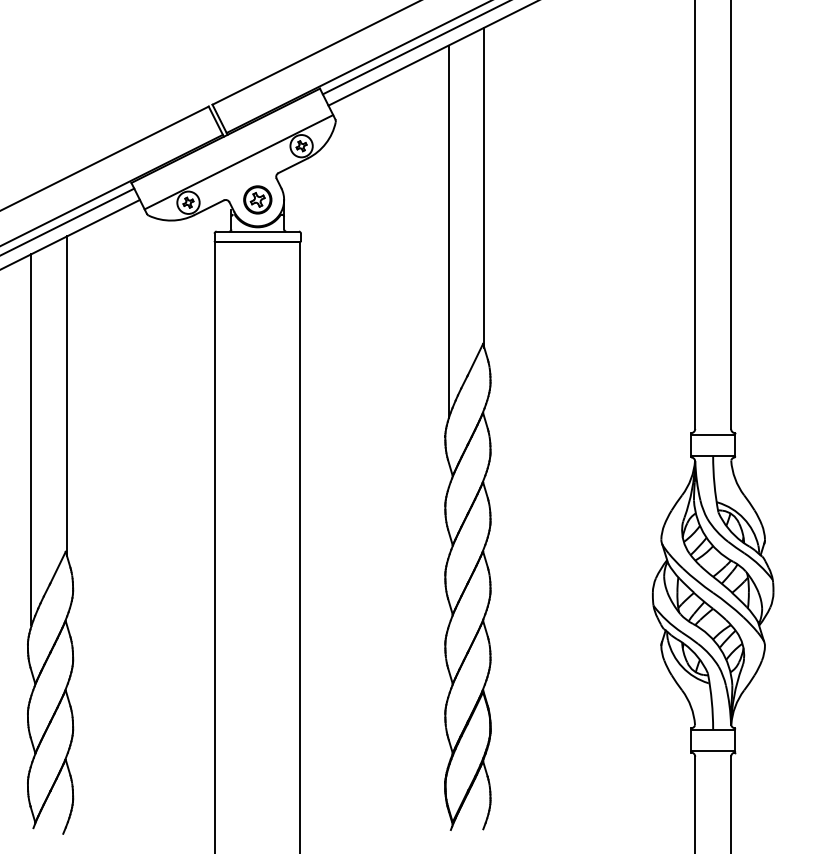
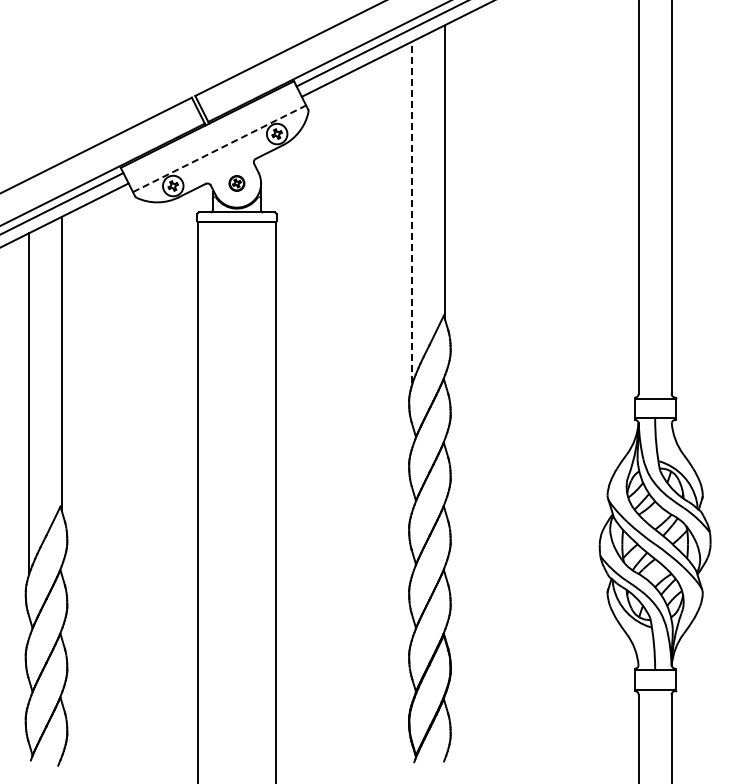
line: (238, 161) -> (219, 148), solid -> dashed
part: (257, 200) -> (236, 183), size x0.6
line: (448, 231) -> (412, 212), solid -> dashed

